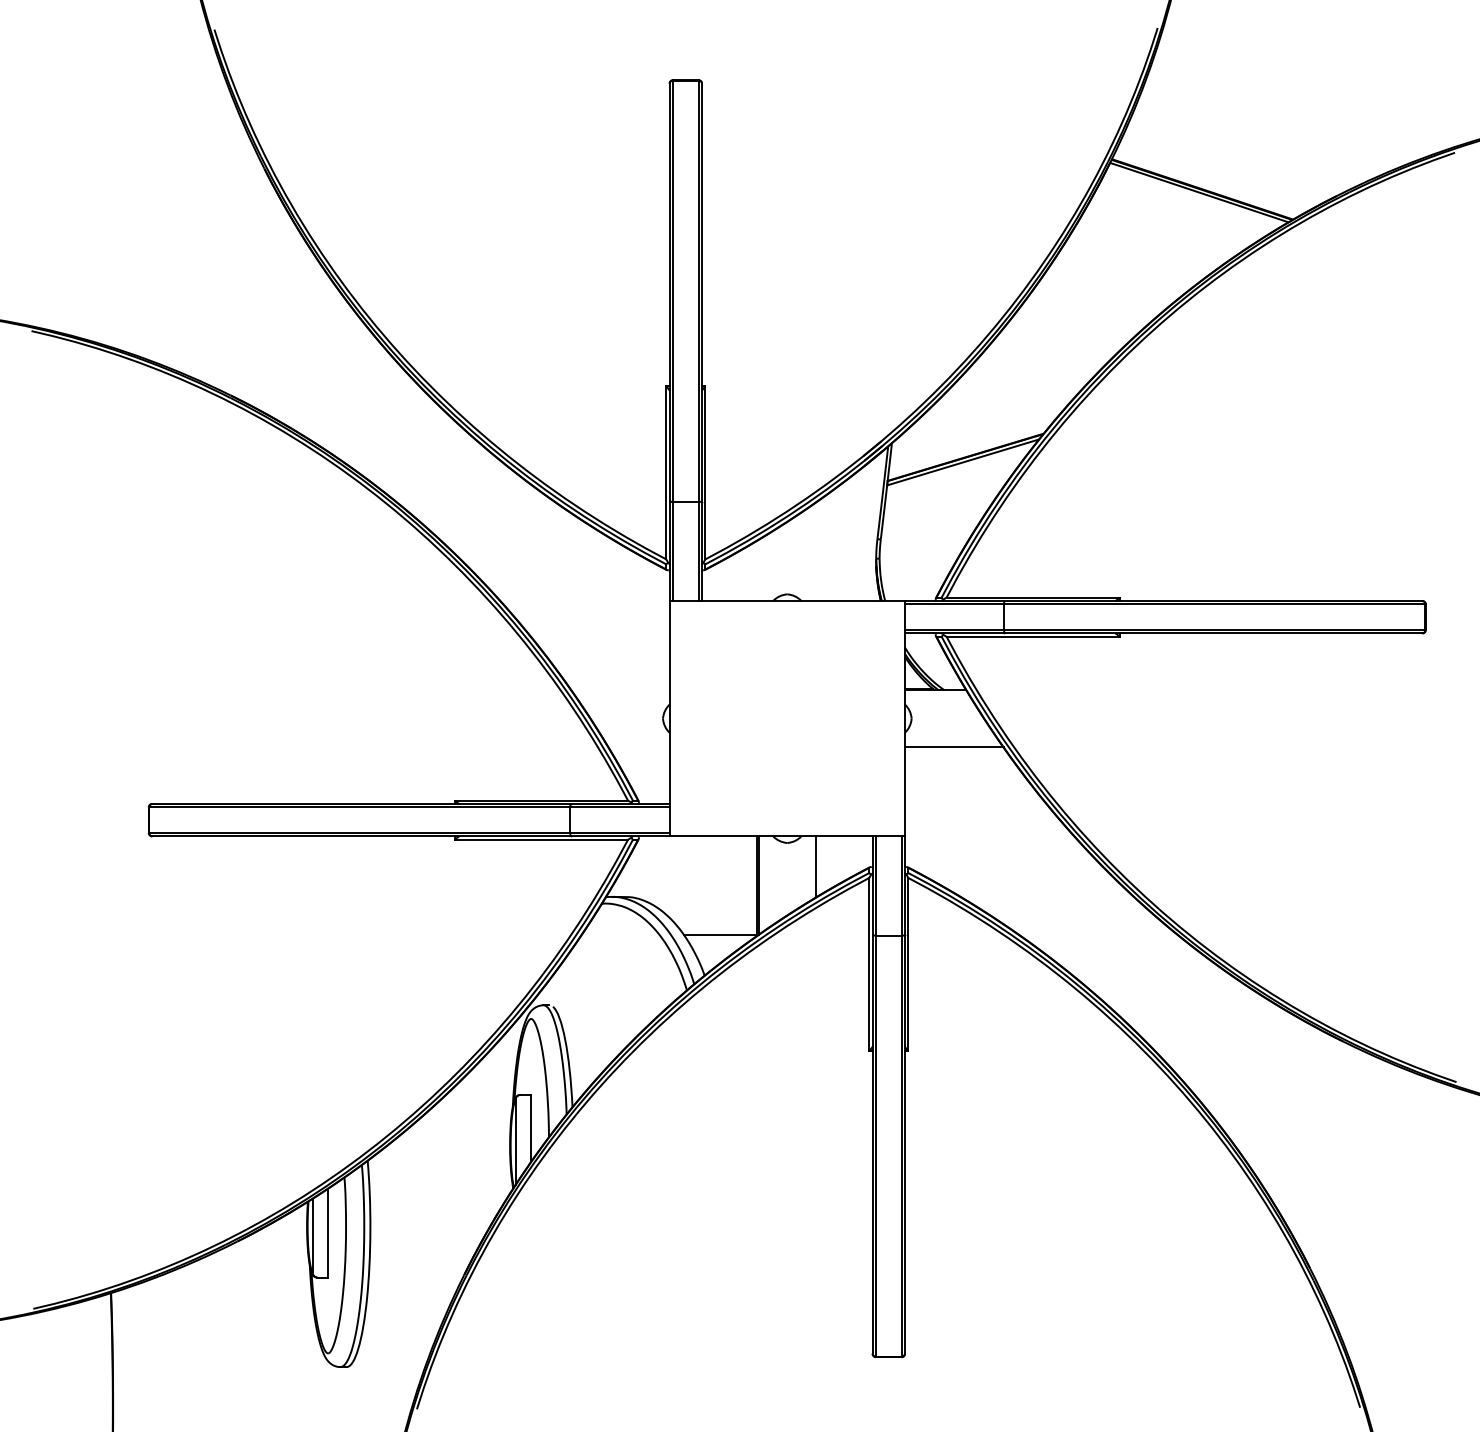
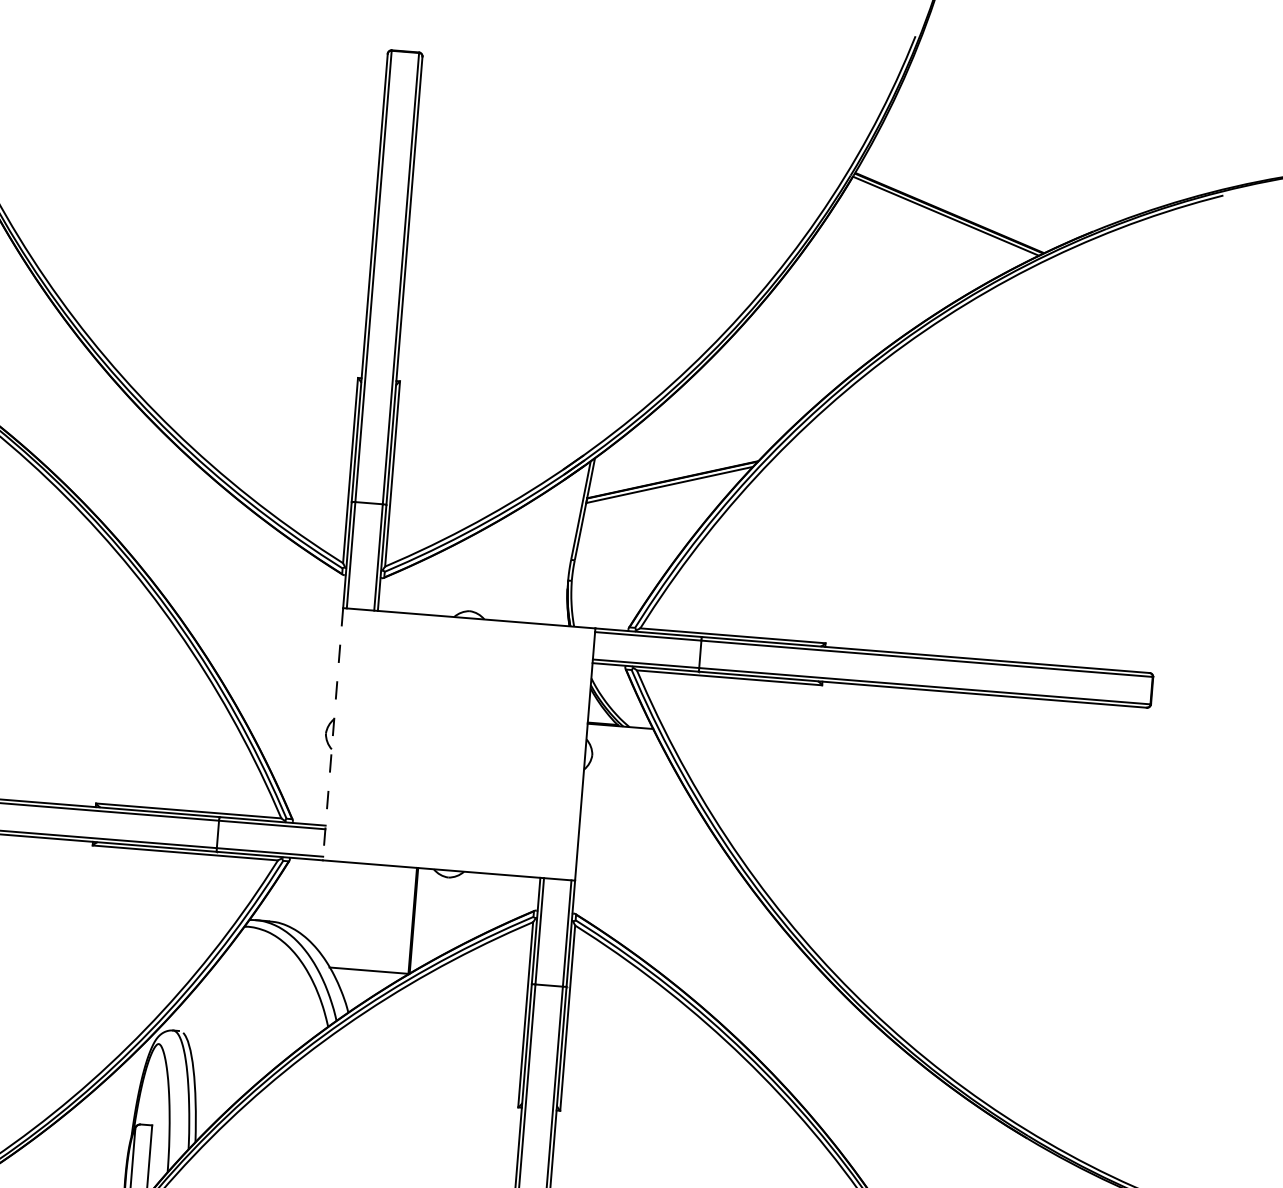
line: (669, 718) -> (332, 734), solid -> dashed
line: (954, 747) -> (635, 789), removed
line: (816, 866) -> (477, 905), removed

